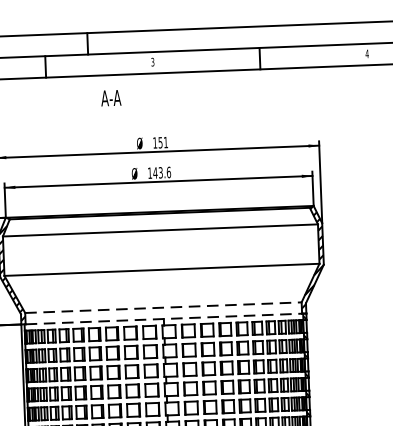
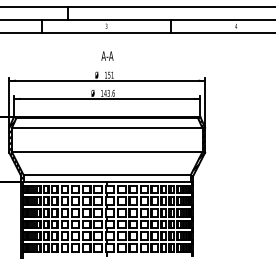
text: (111, 97) -> (107, 55), moved
line: (163, 306) -> (107, 174), dashed -> solid
line: (164, 318) -> (107, 181), dashed -> solid

